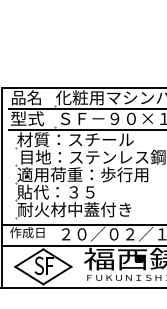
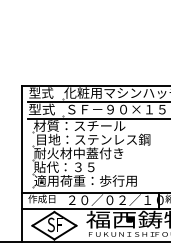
text: (26, 97) -> (41, 92), 品名 -> 型式
text: (82, 174) -> (85, 153), 適用荷重：歩行用 -> 耐火材中蓋付き
text: (82, 209) -> (85, 180), 耐火材中蓋付き -> 適用荷重：歩行用

